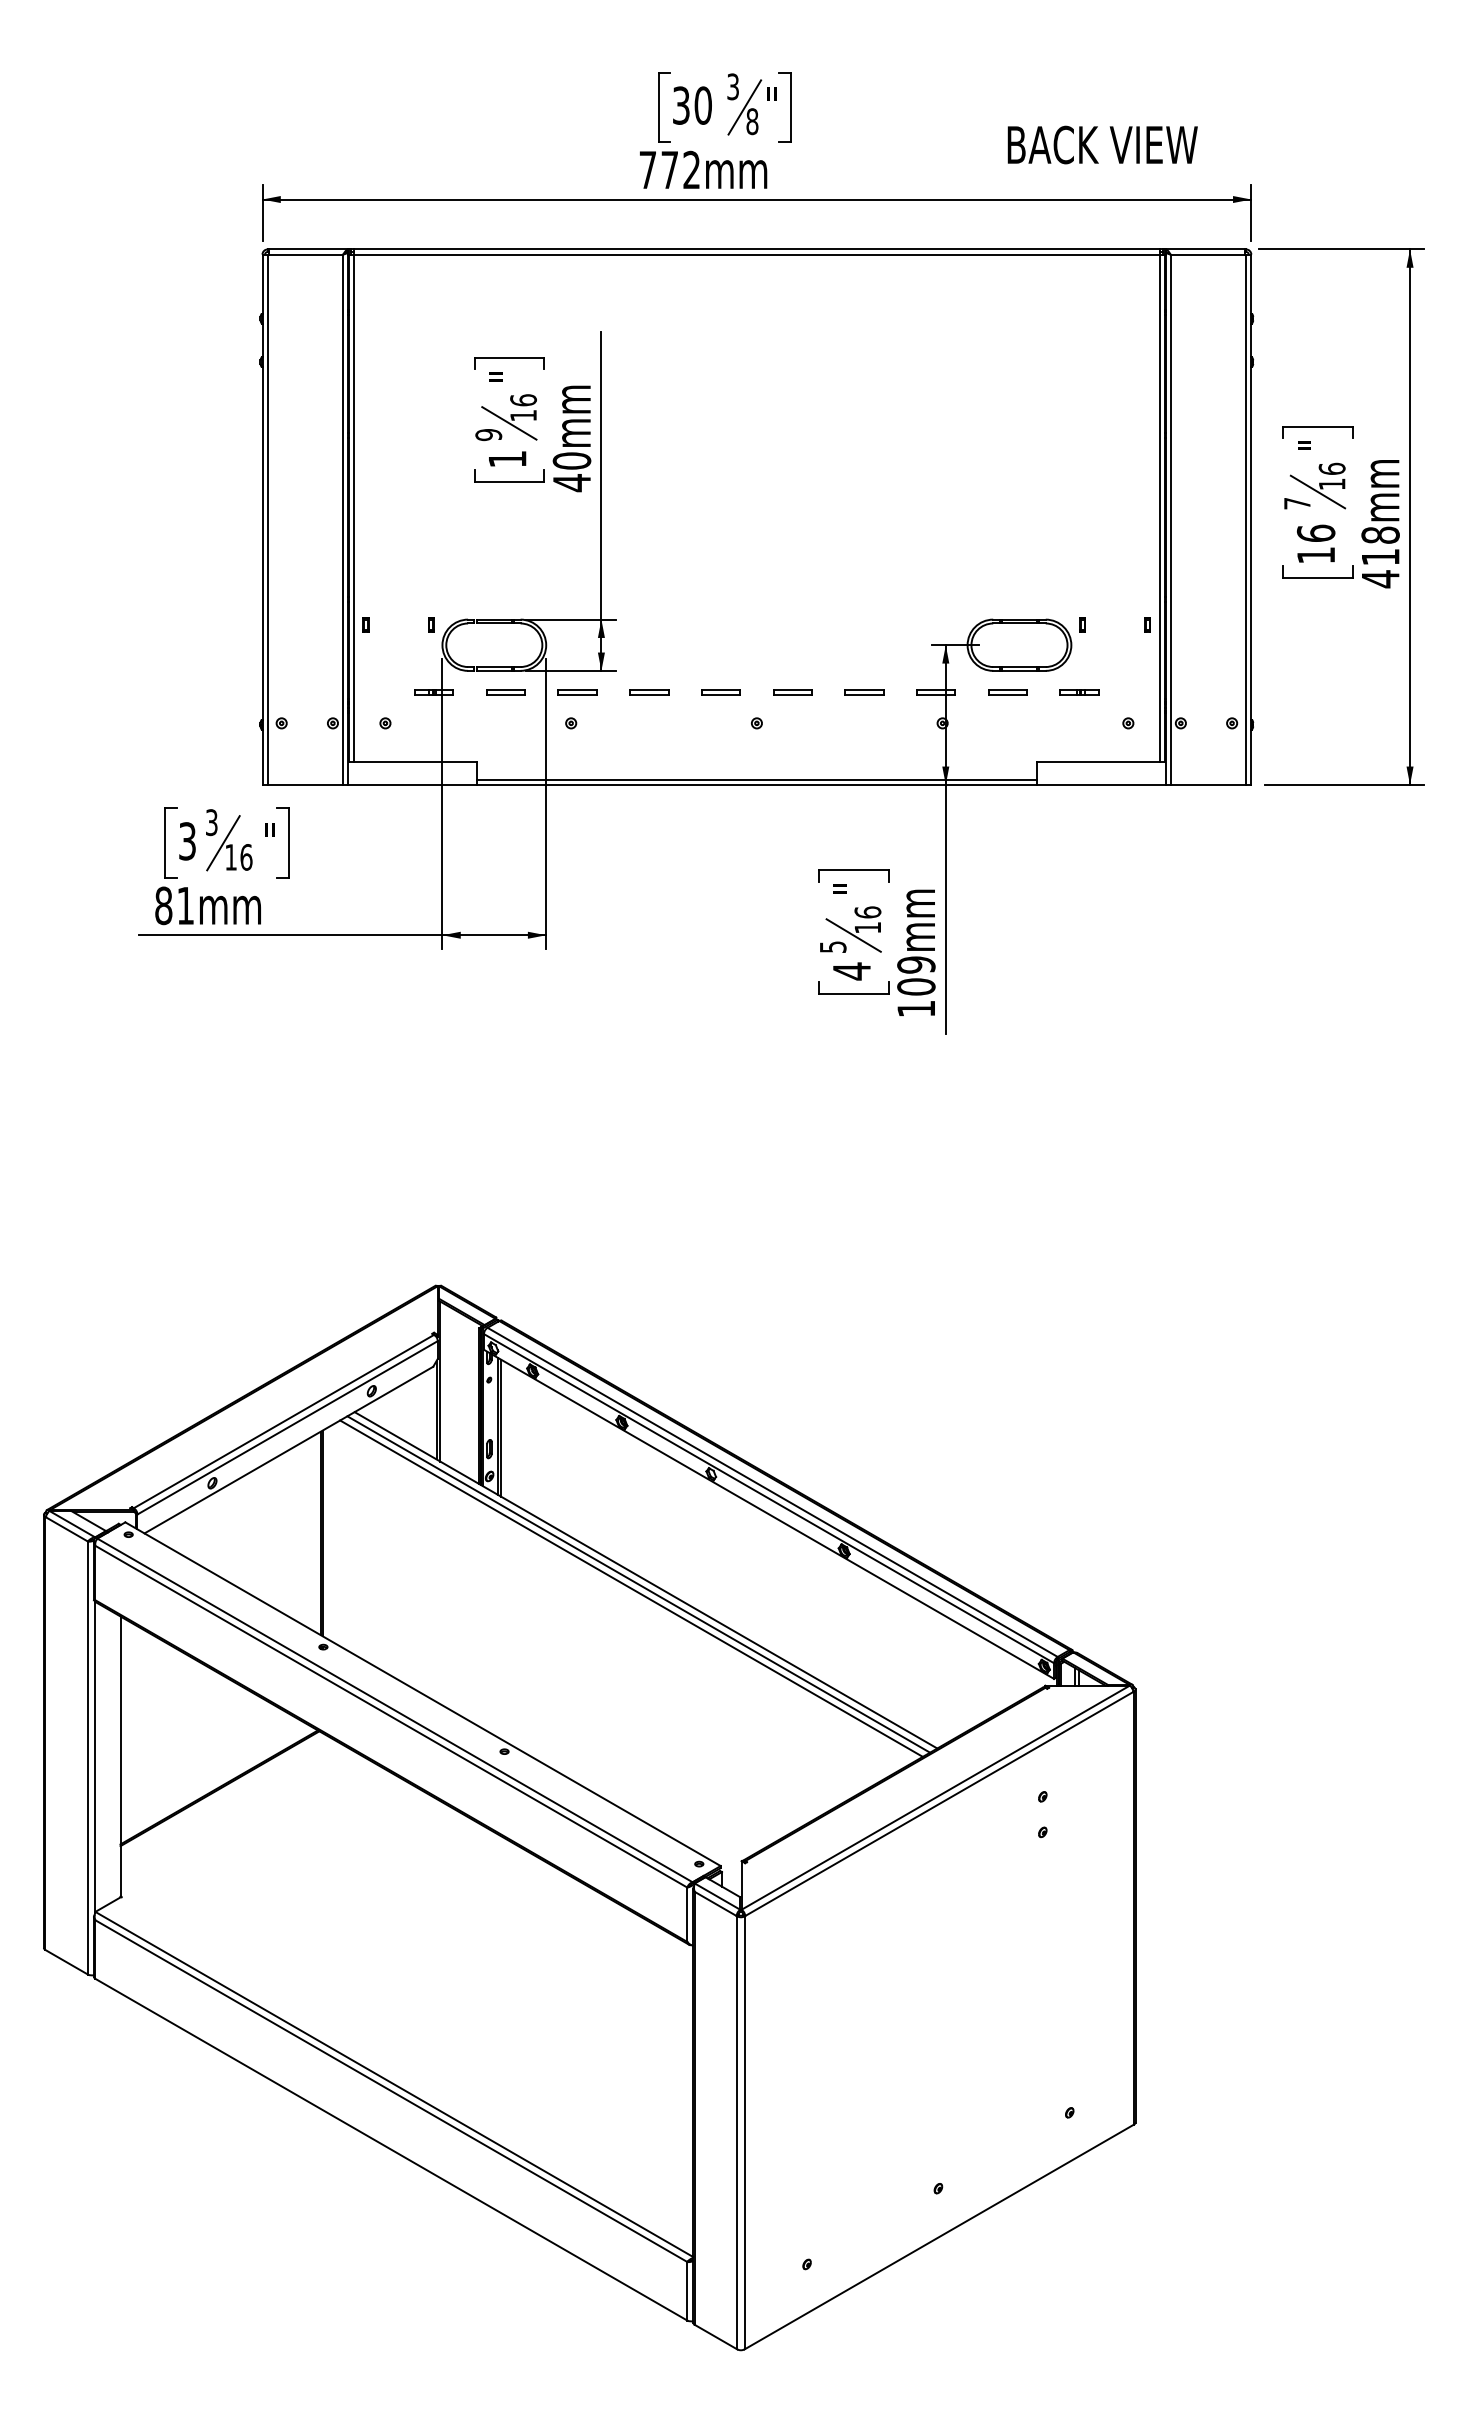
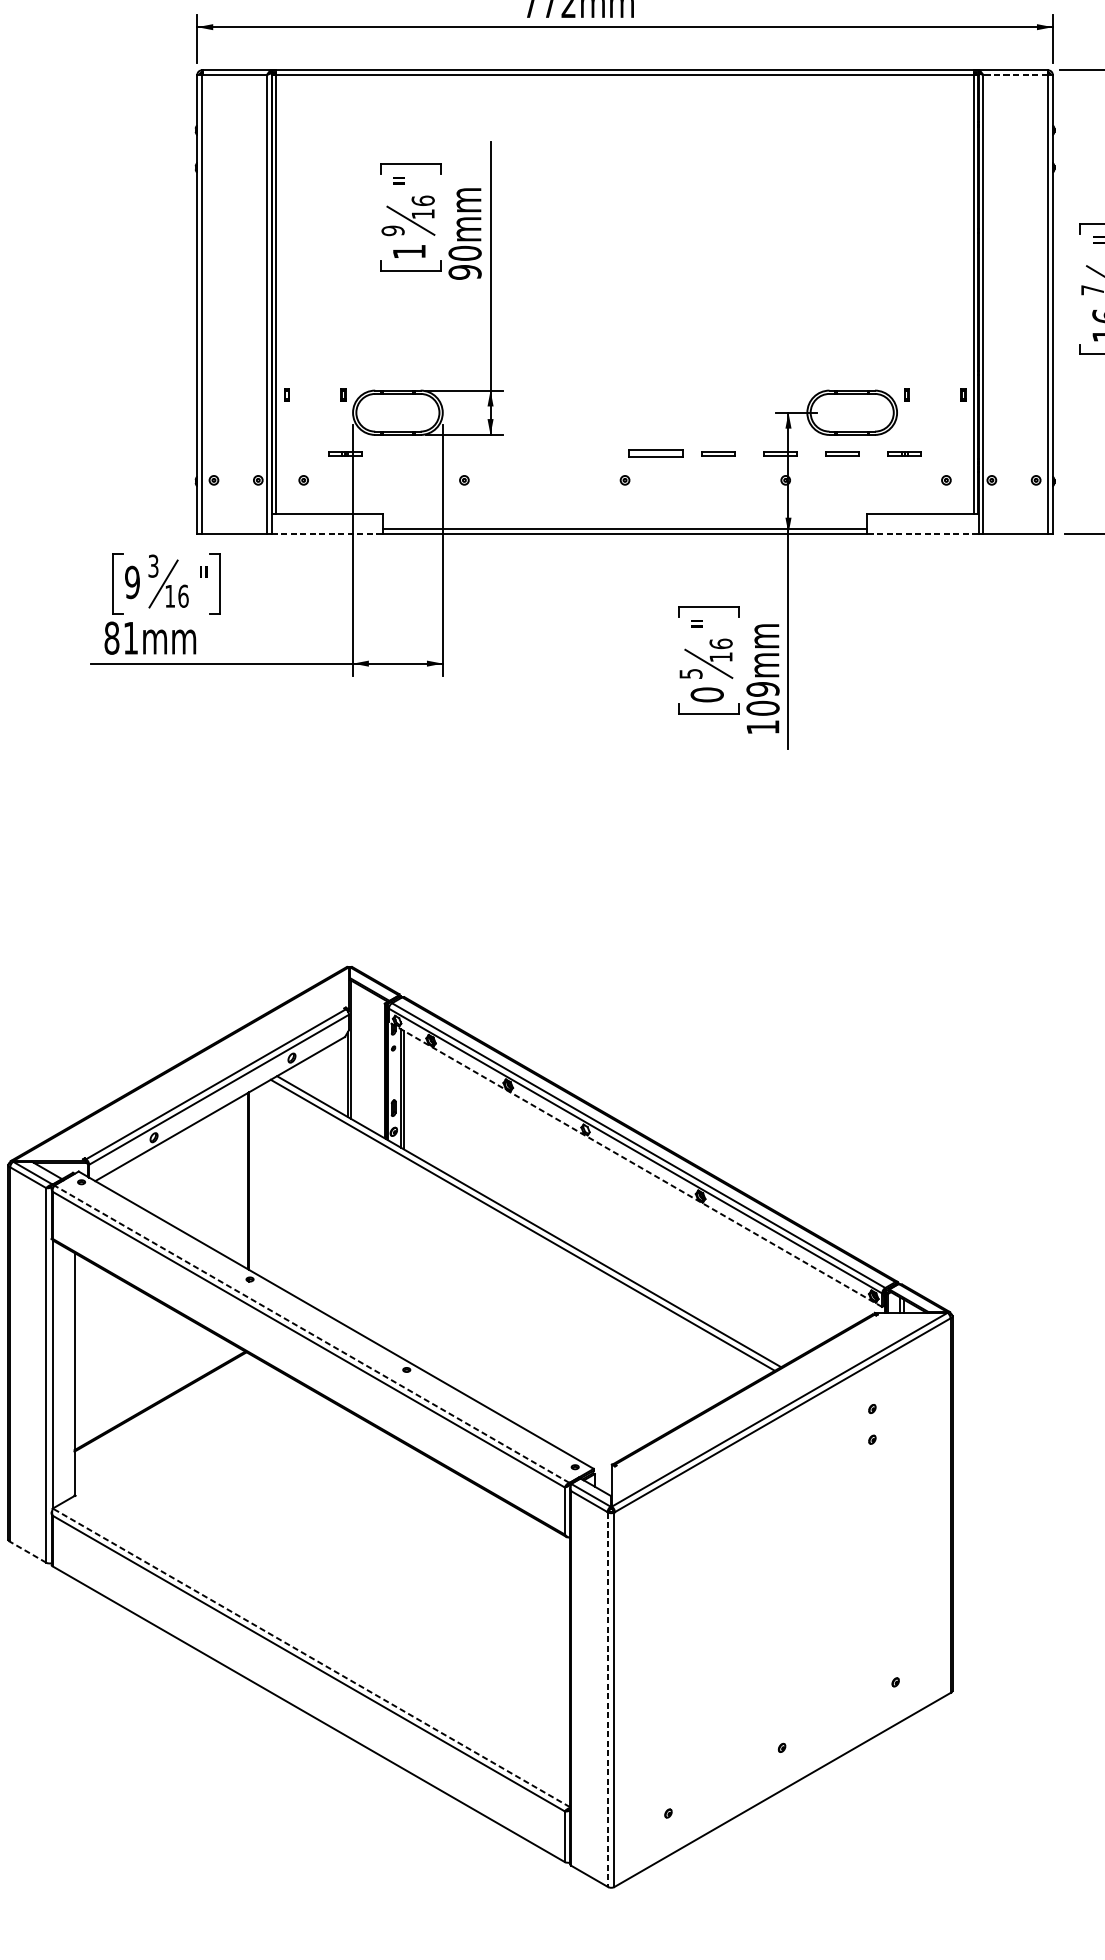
line: (1207, 254) -> (1014, 74), solid -> dashed
text: (571, 483) -> (464, 272), 40mm -> 90mm
part: (505, 692) -> (407, 453), removed
part: (577, 692) -> (469, 453), removed
part: (649, 692) -> (532, 453), removed
part: (720, 692) -> (593, 453), removed
part: (792, 692) -> (655, 453), size x1.6
line: (413, 784) -> (327, 533), solid -> dashed
line: (1101, 784) -> (923, 533), solid -> dashed
text: (187, 841) -> (132, 582), 3 -> 9
text: (851, 971) -> (706, 695), 4 -> 0
line: (768, 1514) -> (635, 1164), solid -> dashed
line: (631, 1588) -> (516, 1228), removed
line: (394, 1710) -> (311, 1334), solid -> dashed
line: (66, 1962) -> (27, 1552), solid -> dashed
line: (393, 2084) -> (310, 1657), solid -> dashed
line: (737, 2132) -> (608, 1699), solid -> dashed

